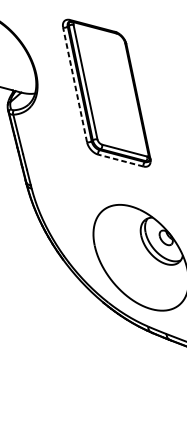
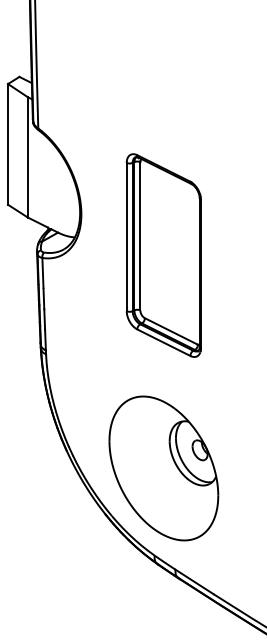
line: (74, 84) -> (126, 236), dashed -> solid
line: (120, 160) -> (163, 342), dashed -> solid

